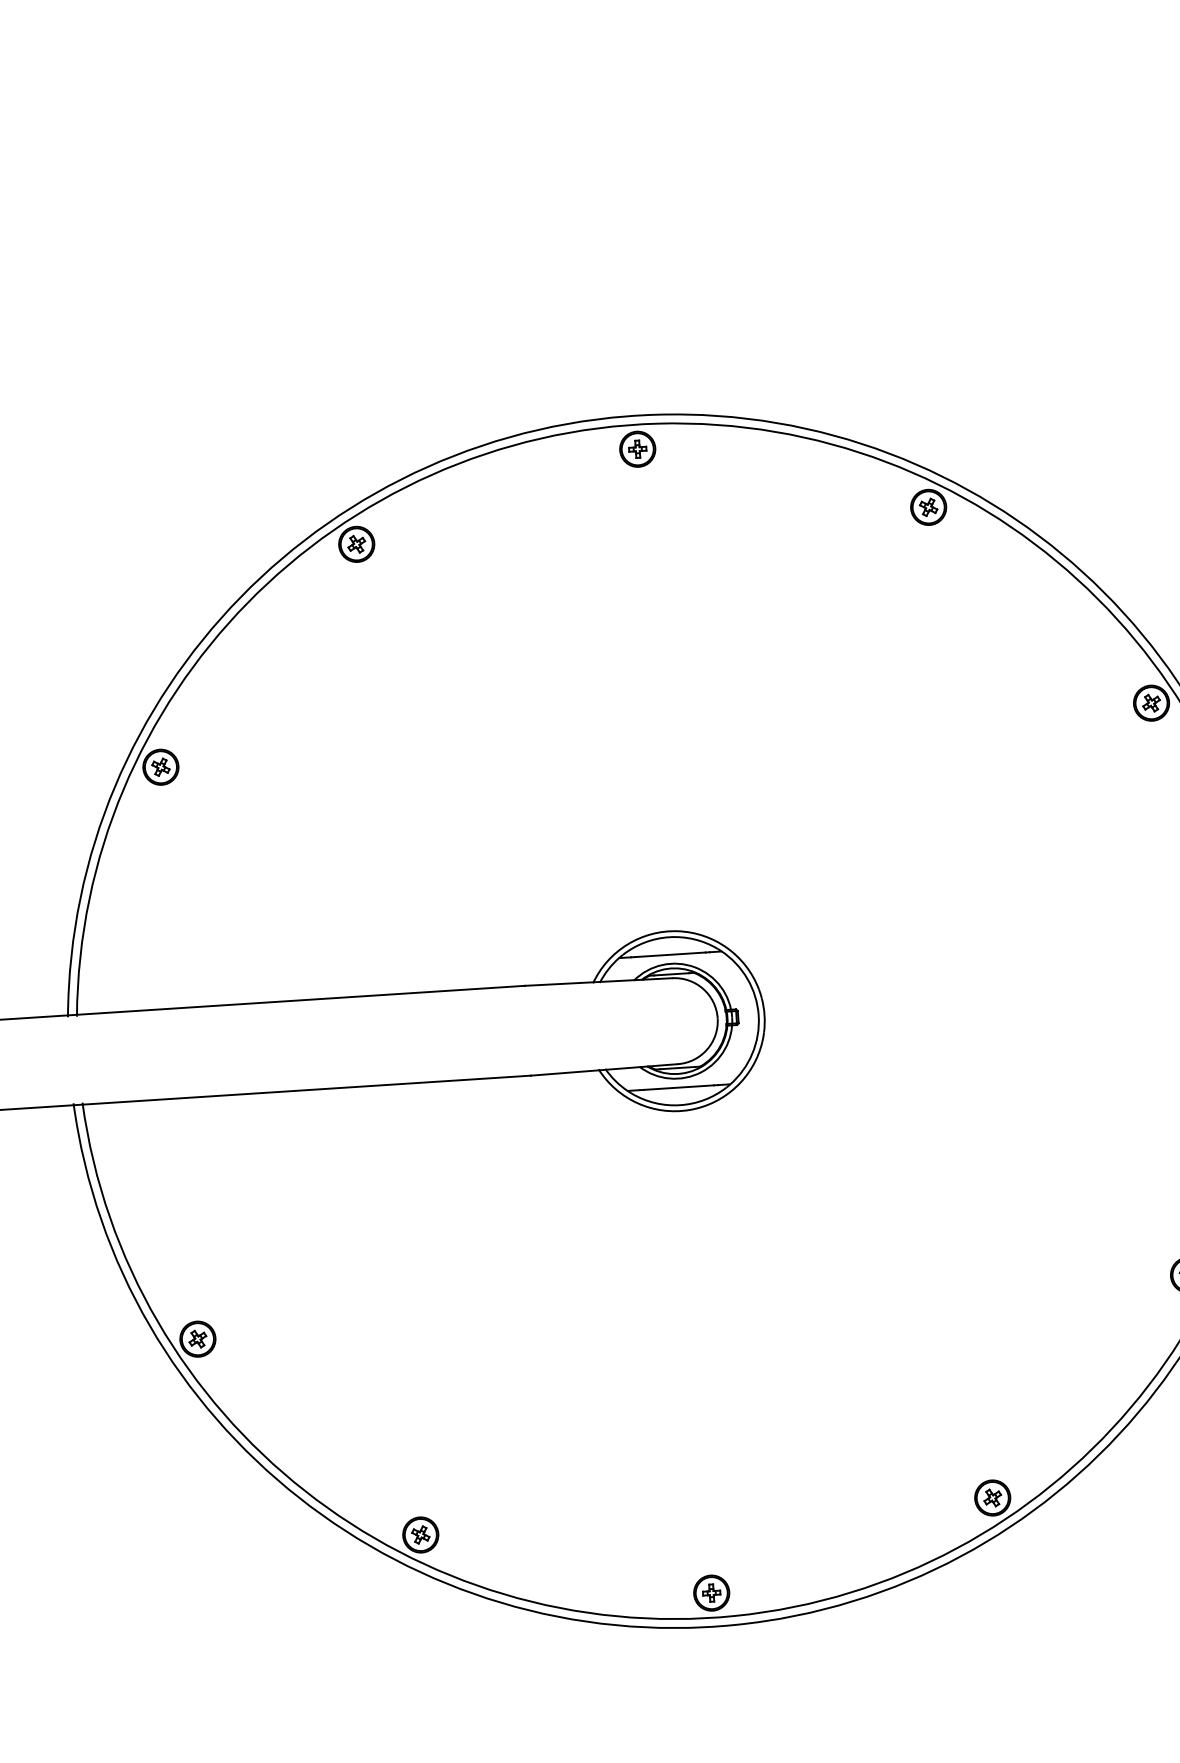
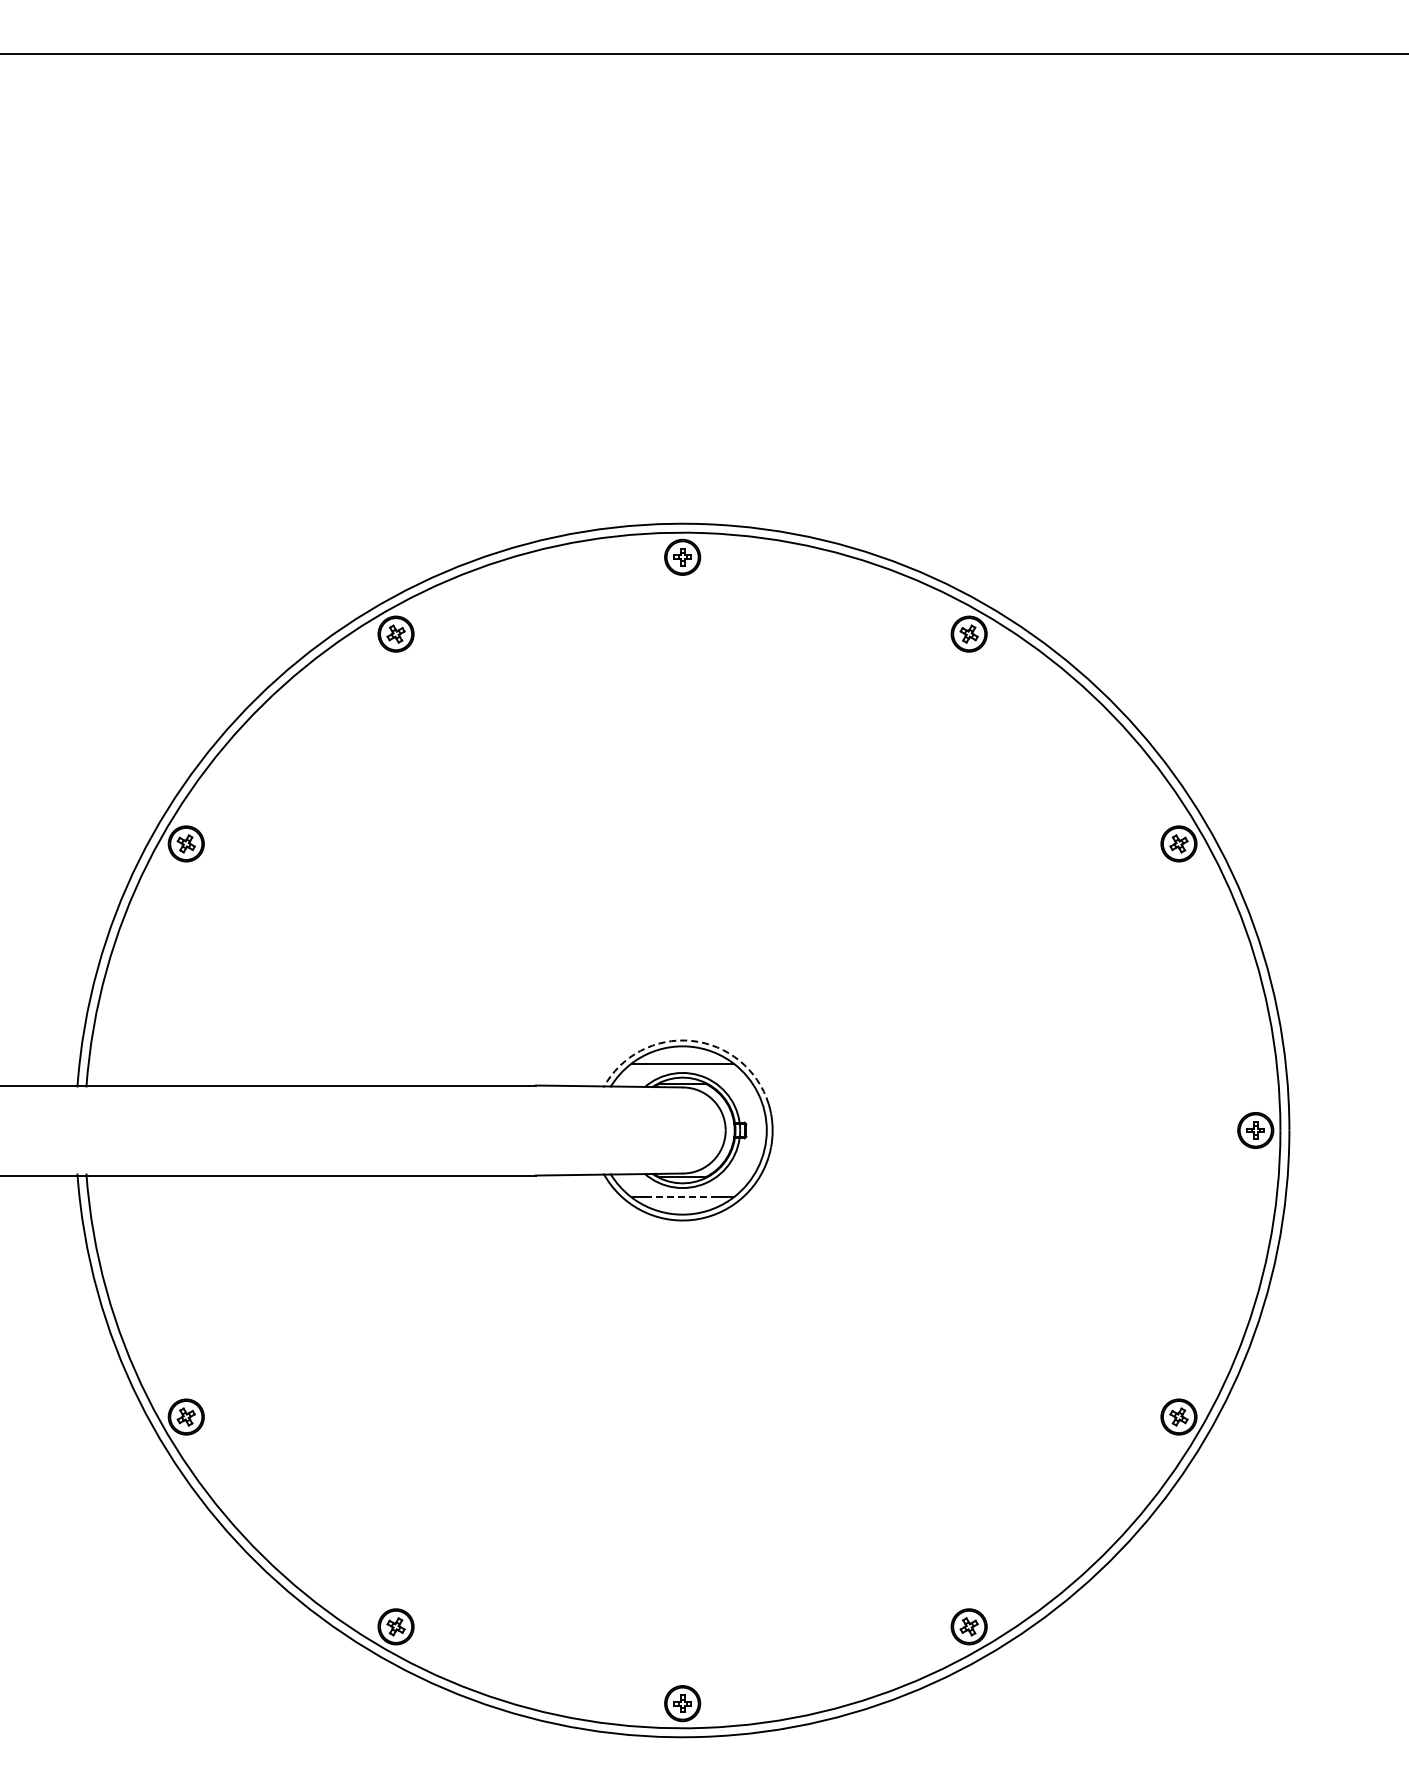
arc: (677, 930) -> (691, 1040), solid -> dashed
line: (678, 1088) -> (682, 1197), solid -> dashed

